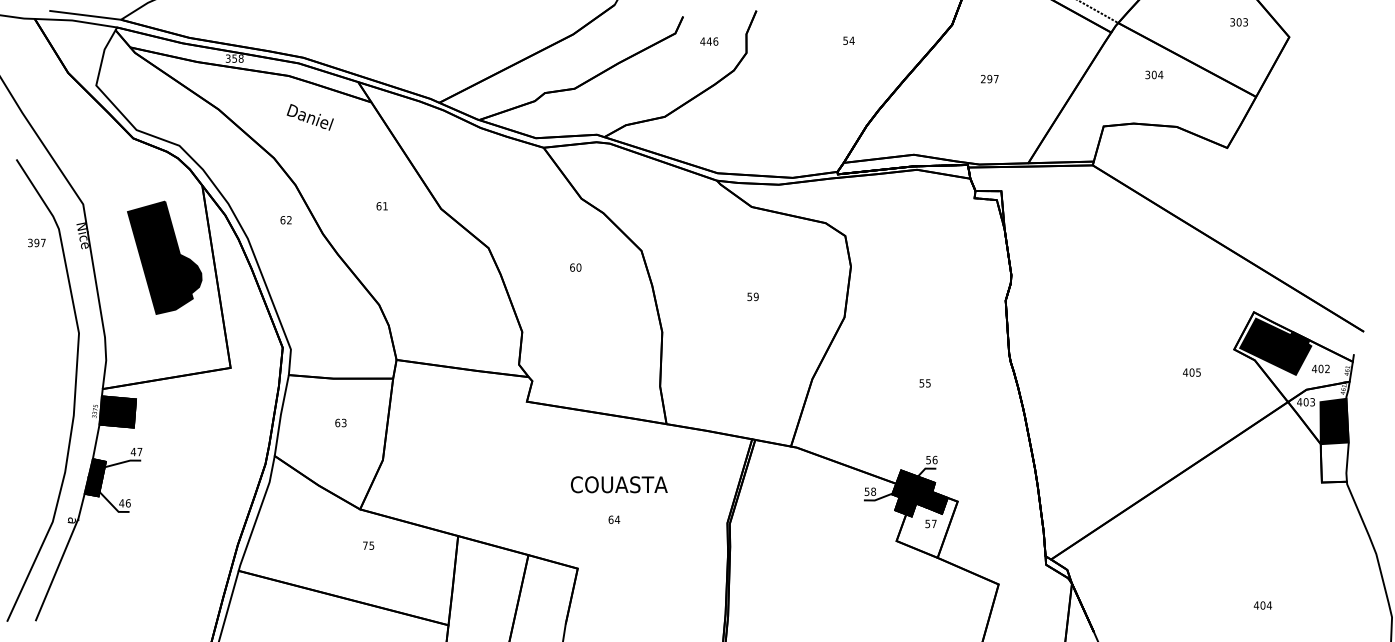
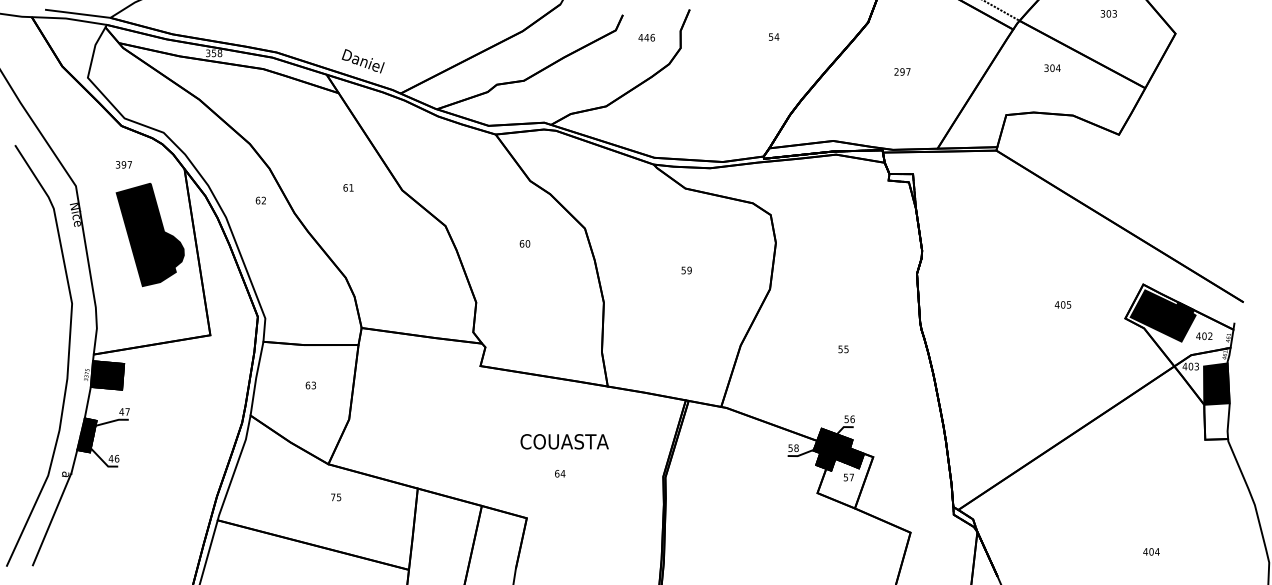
text: (1238, 22) -> (1108, 13), moved
text: (309, 117) -> (362, 61), moved
text: (36, 242) -> (123, 164), moved
text: (1191, 372) -> (1062, 304), moved

